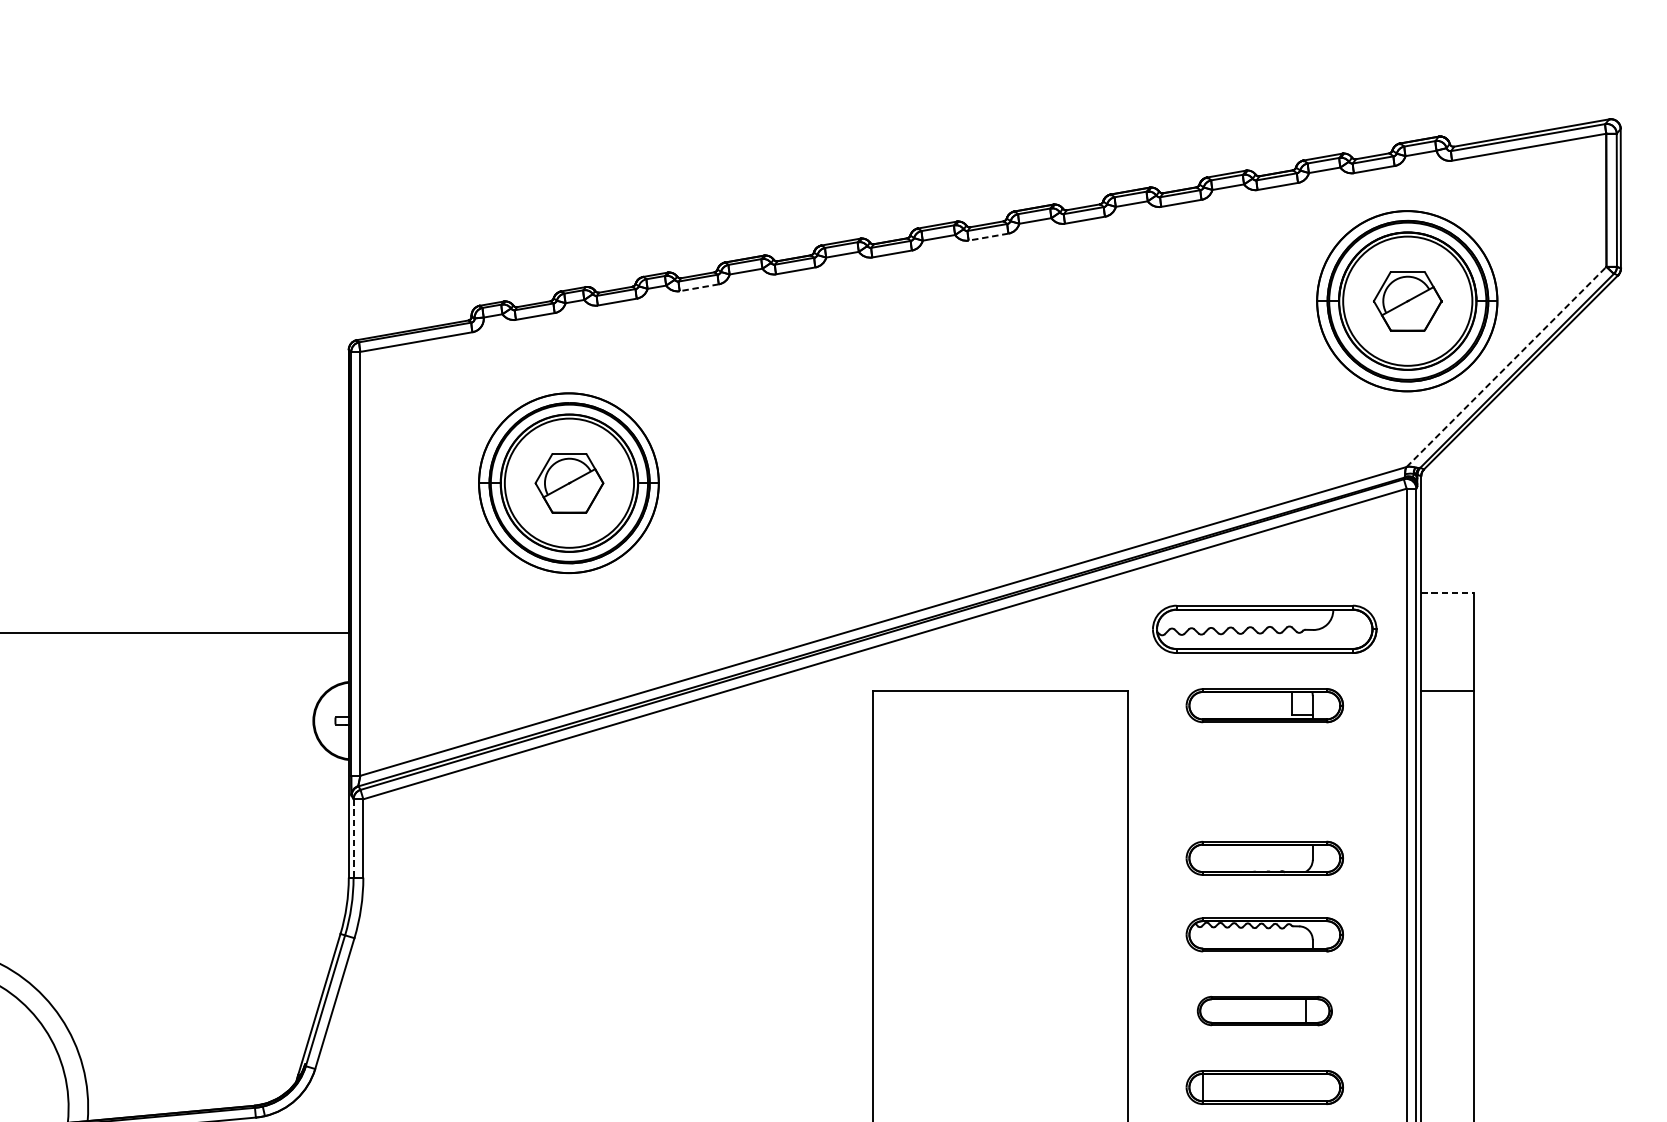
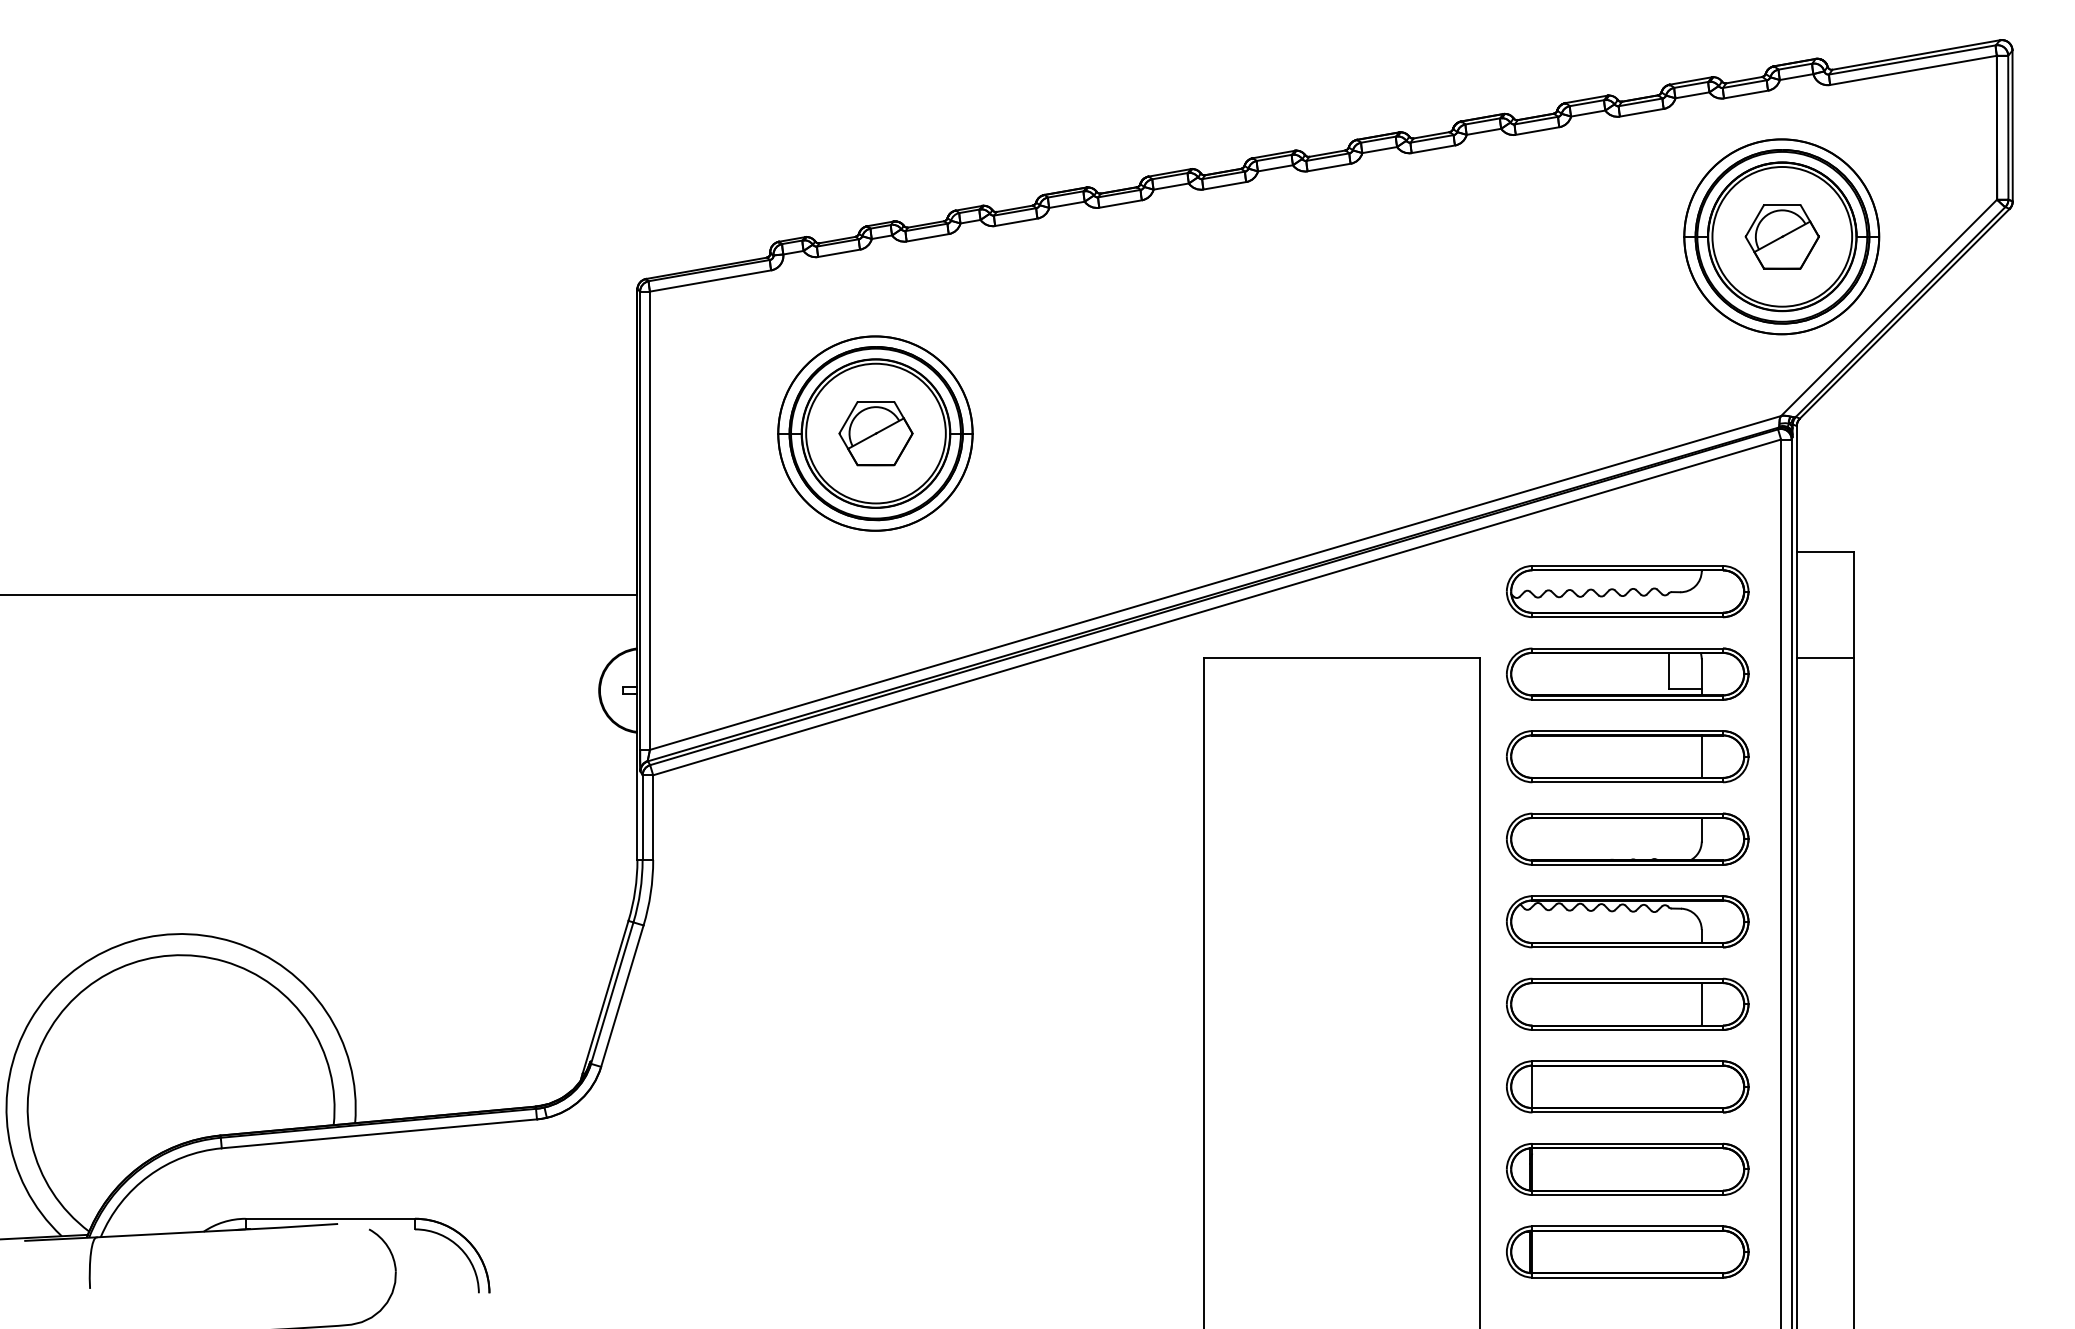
line: (988, 237) -> (1329, 167), dashed -> solid
line: (698, 287) -> (1015, 222), dashed -> solid
line: (1506, 366) -> (1889, 307), dashed -> solid
line: (1447, 593) -> (1825, 552), dashed -> solid
part: (1264, 705) -> (1627, 673), size x1.43
part: (1264, 781) -> (1627, 756), added
line: (353, 839) -> (642, 818), dashed -> solid
part: (1264, 857) -> (1627, 838), size x1.43
part: (1264, 934) -> (1627, 921), size x1.43
part: (1264, 1010) -> (1627, 1003), size x1.67
part: (1264, 1087) -> (1627, 1086), size x1.43

